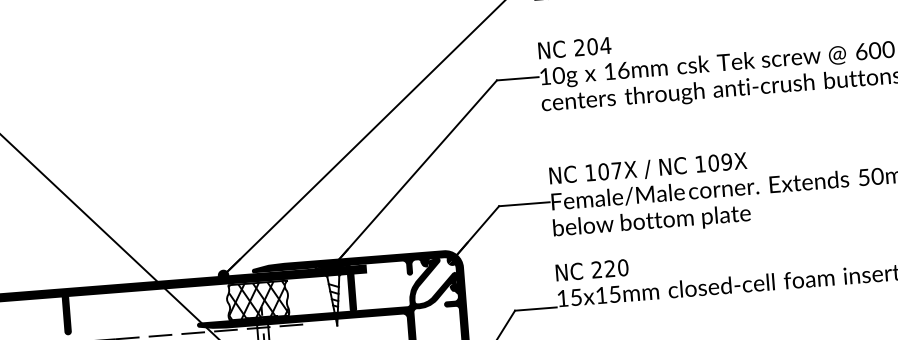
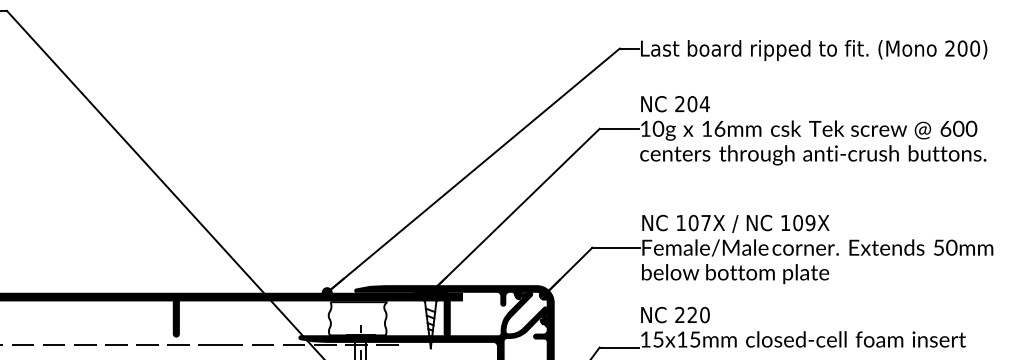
hatch: (257, 300) -> (357, 318), removed

